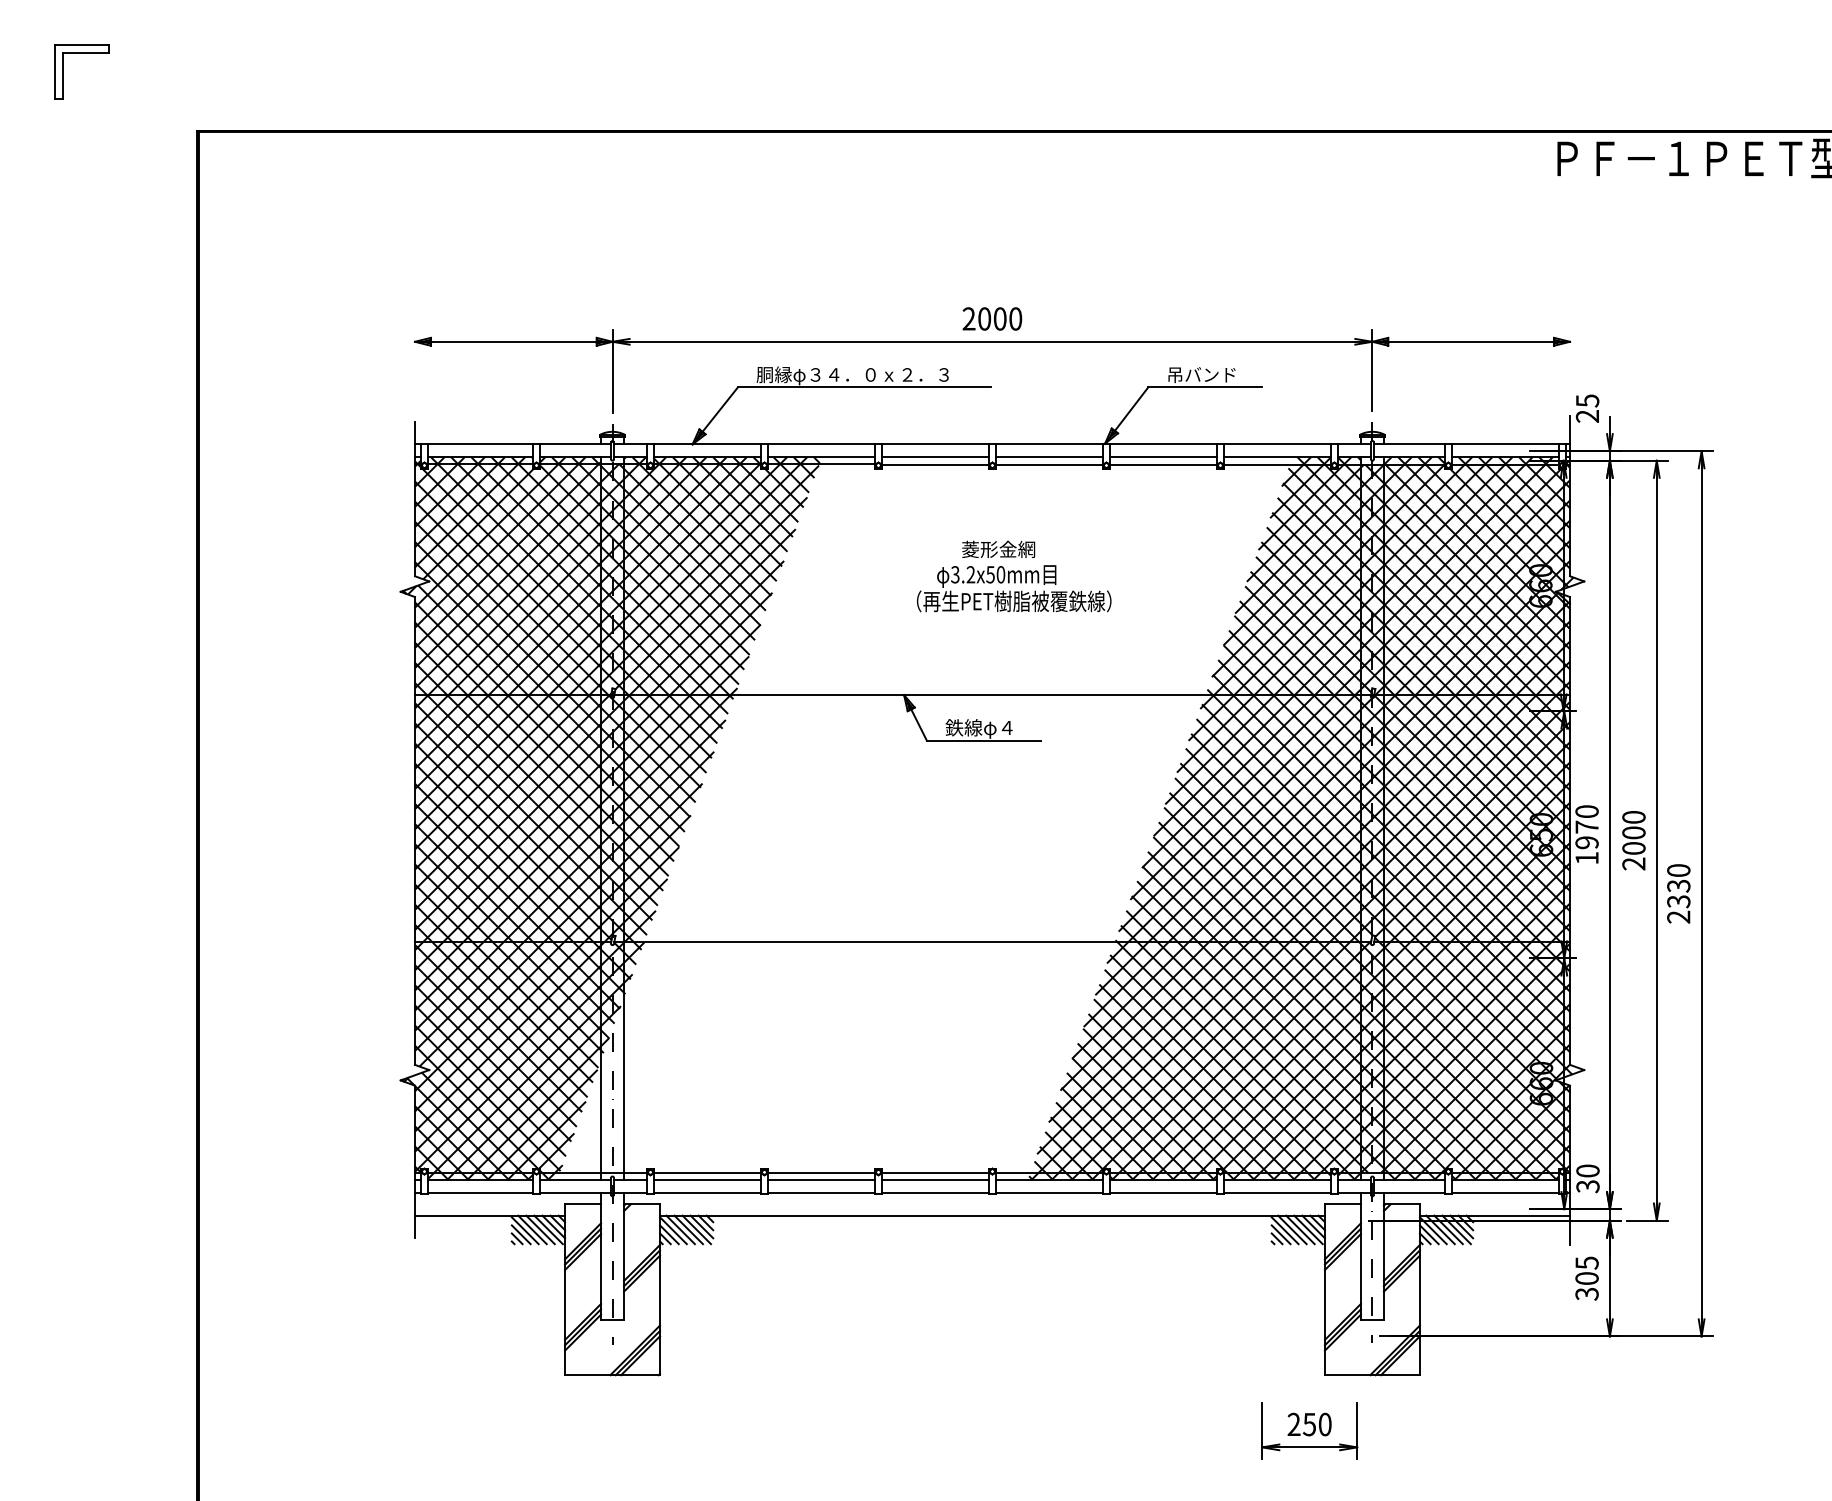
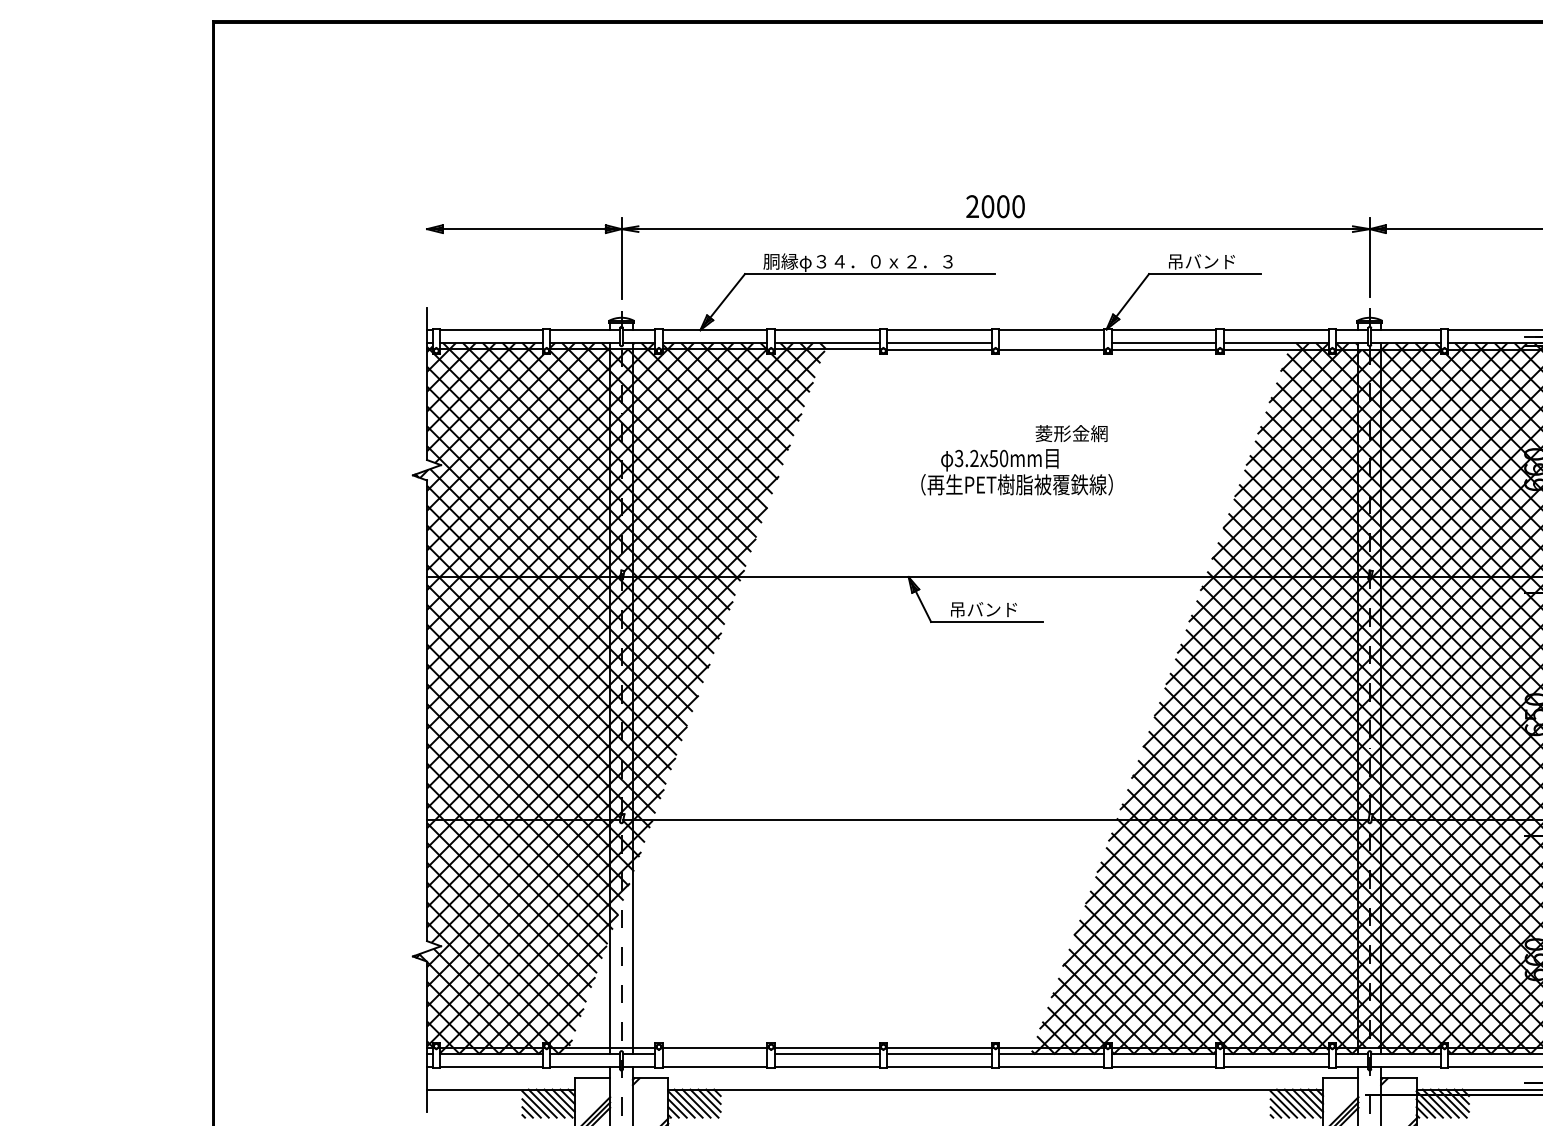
line: (1049, 457) -> (1051, 343), removed
text: (998, 548) -> (1071, 432), moved
text: (979, 728) -> (982, 609), 鉄線φ４ -> 吊バンド
line: (707, 1179) -> (715, 1054), removed

